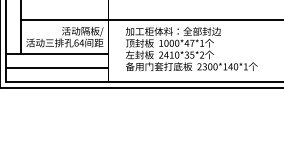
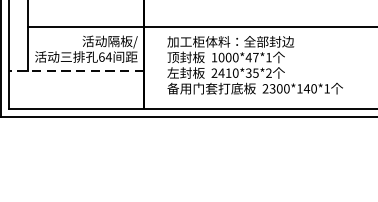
line: (57, 53) -> (76, 71), solid -> dashed
line: (57, 68) -> (76, 91), removed

